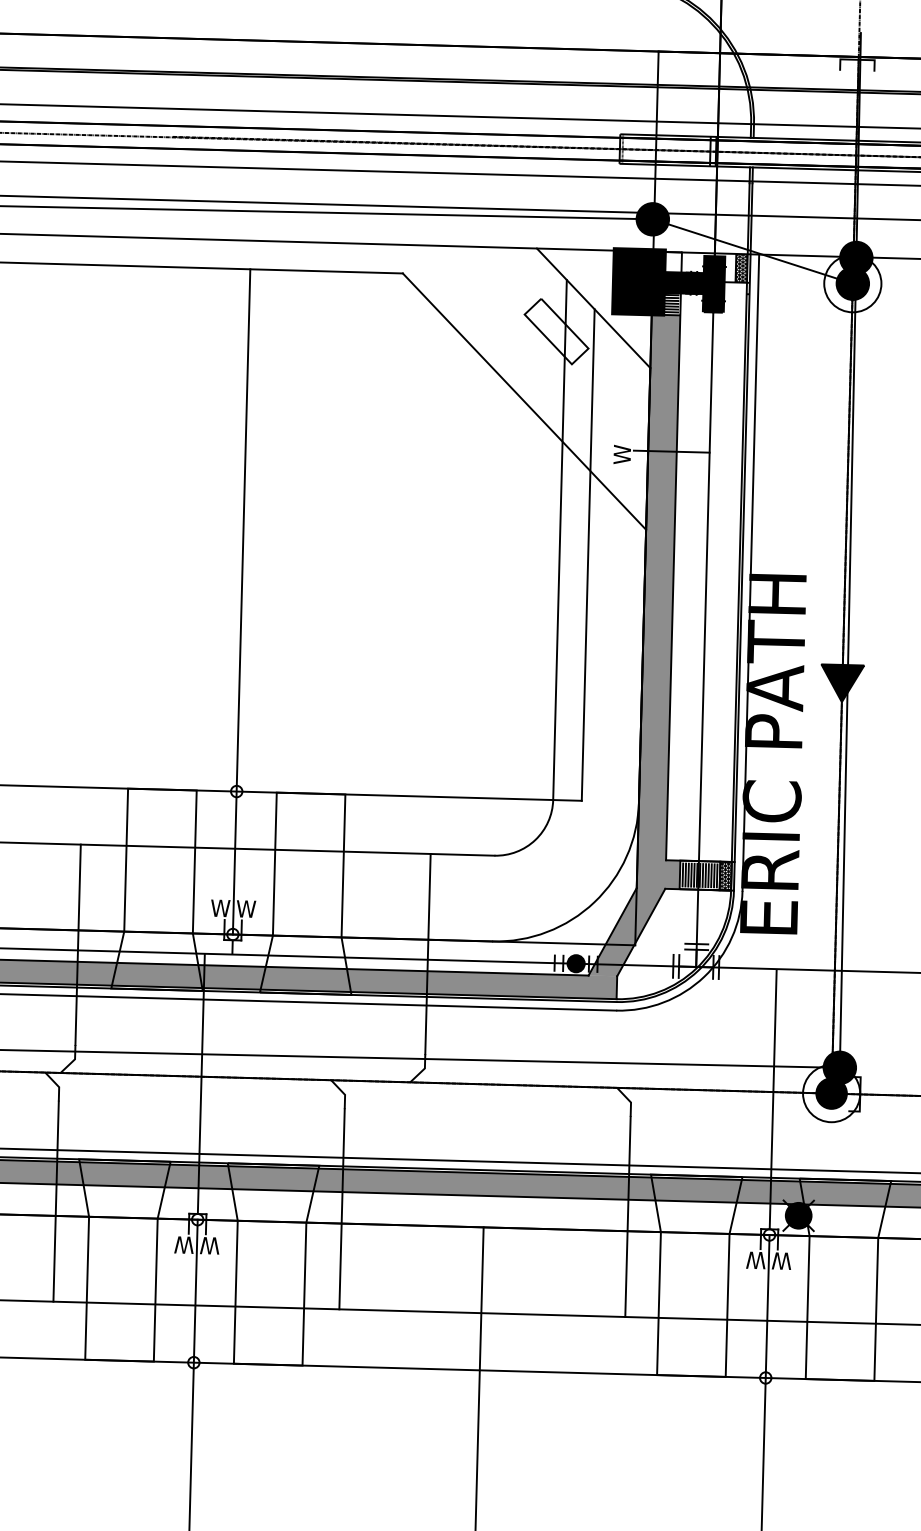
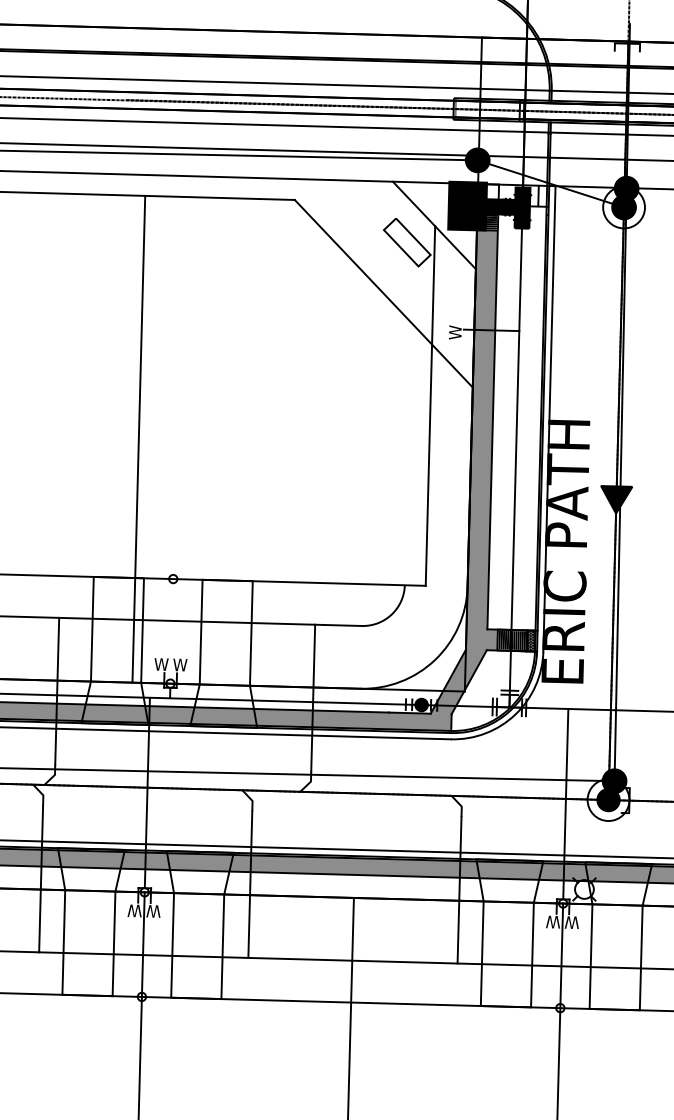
hatch: (741, 267) -> (542, 195), removed
line: (559, 539) -> (409, 394), removed
line: (241, 600) -> (138, 438), moved
fill: (798, 1215) -> (584, 889), removed

